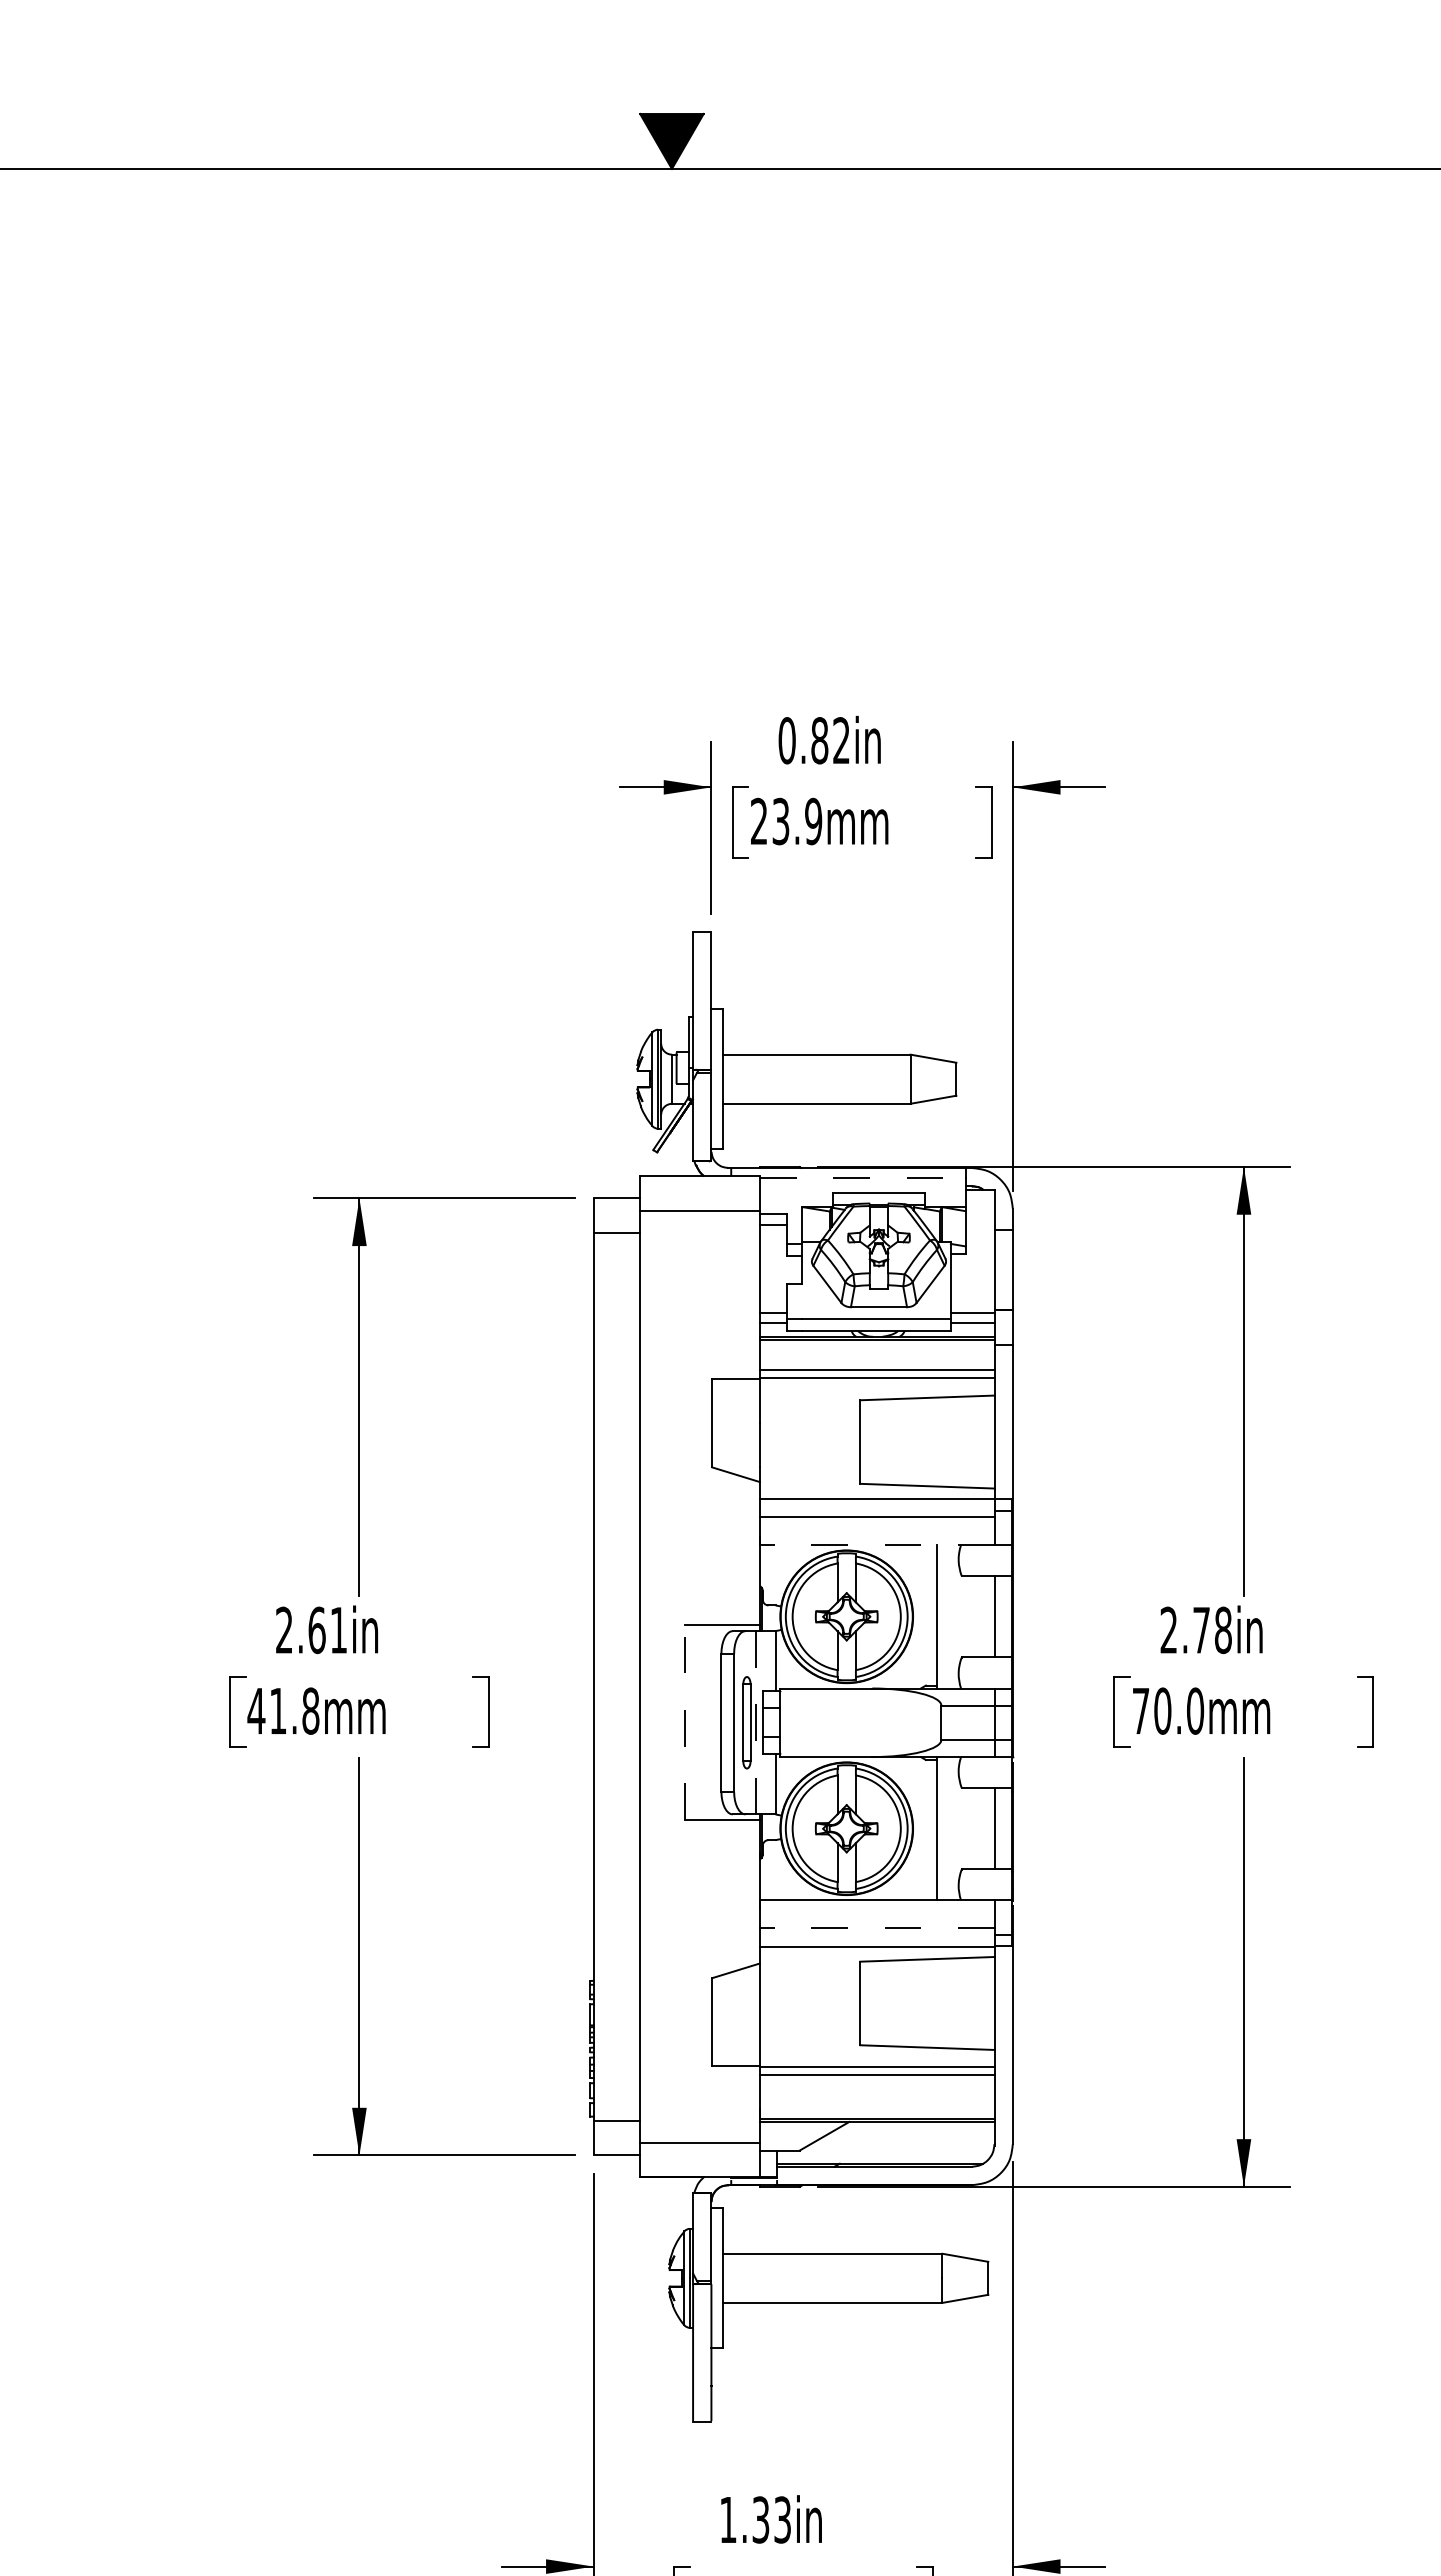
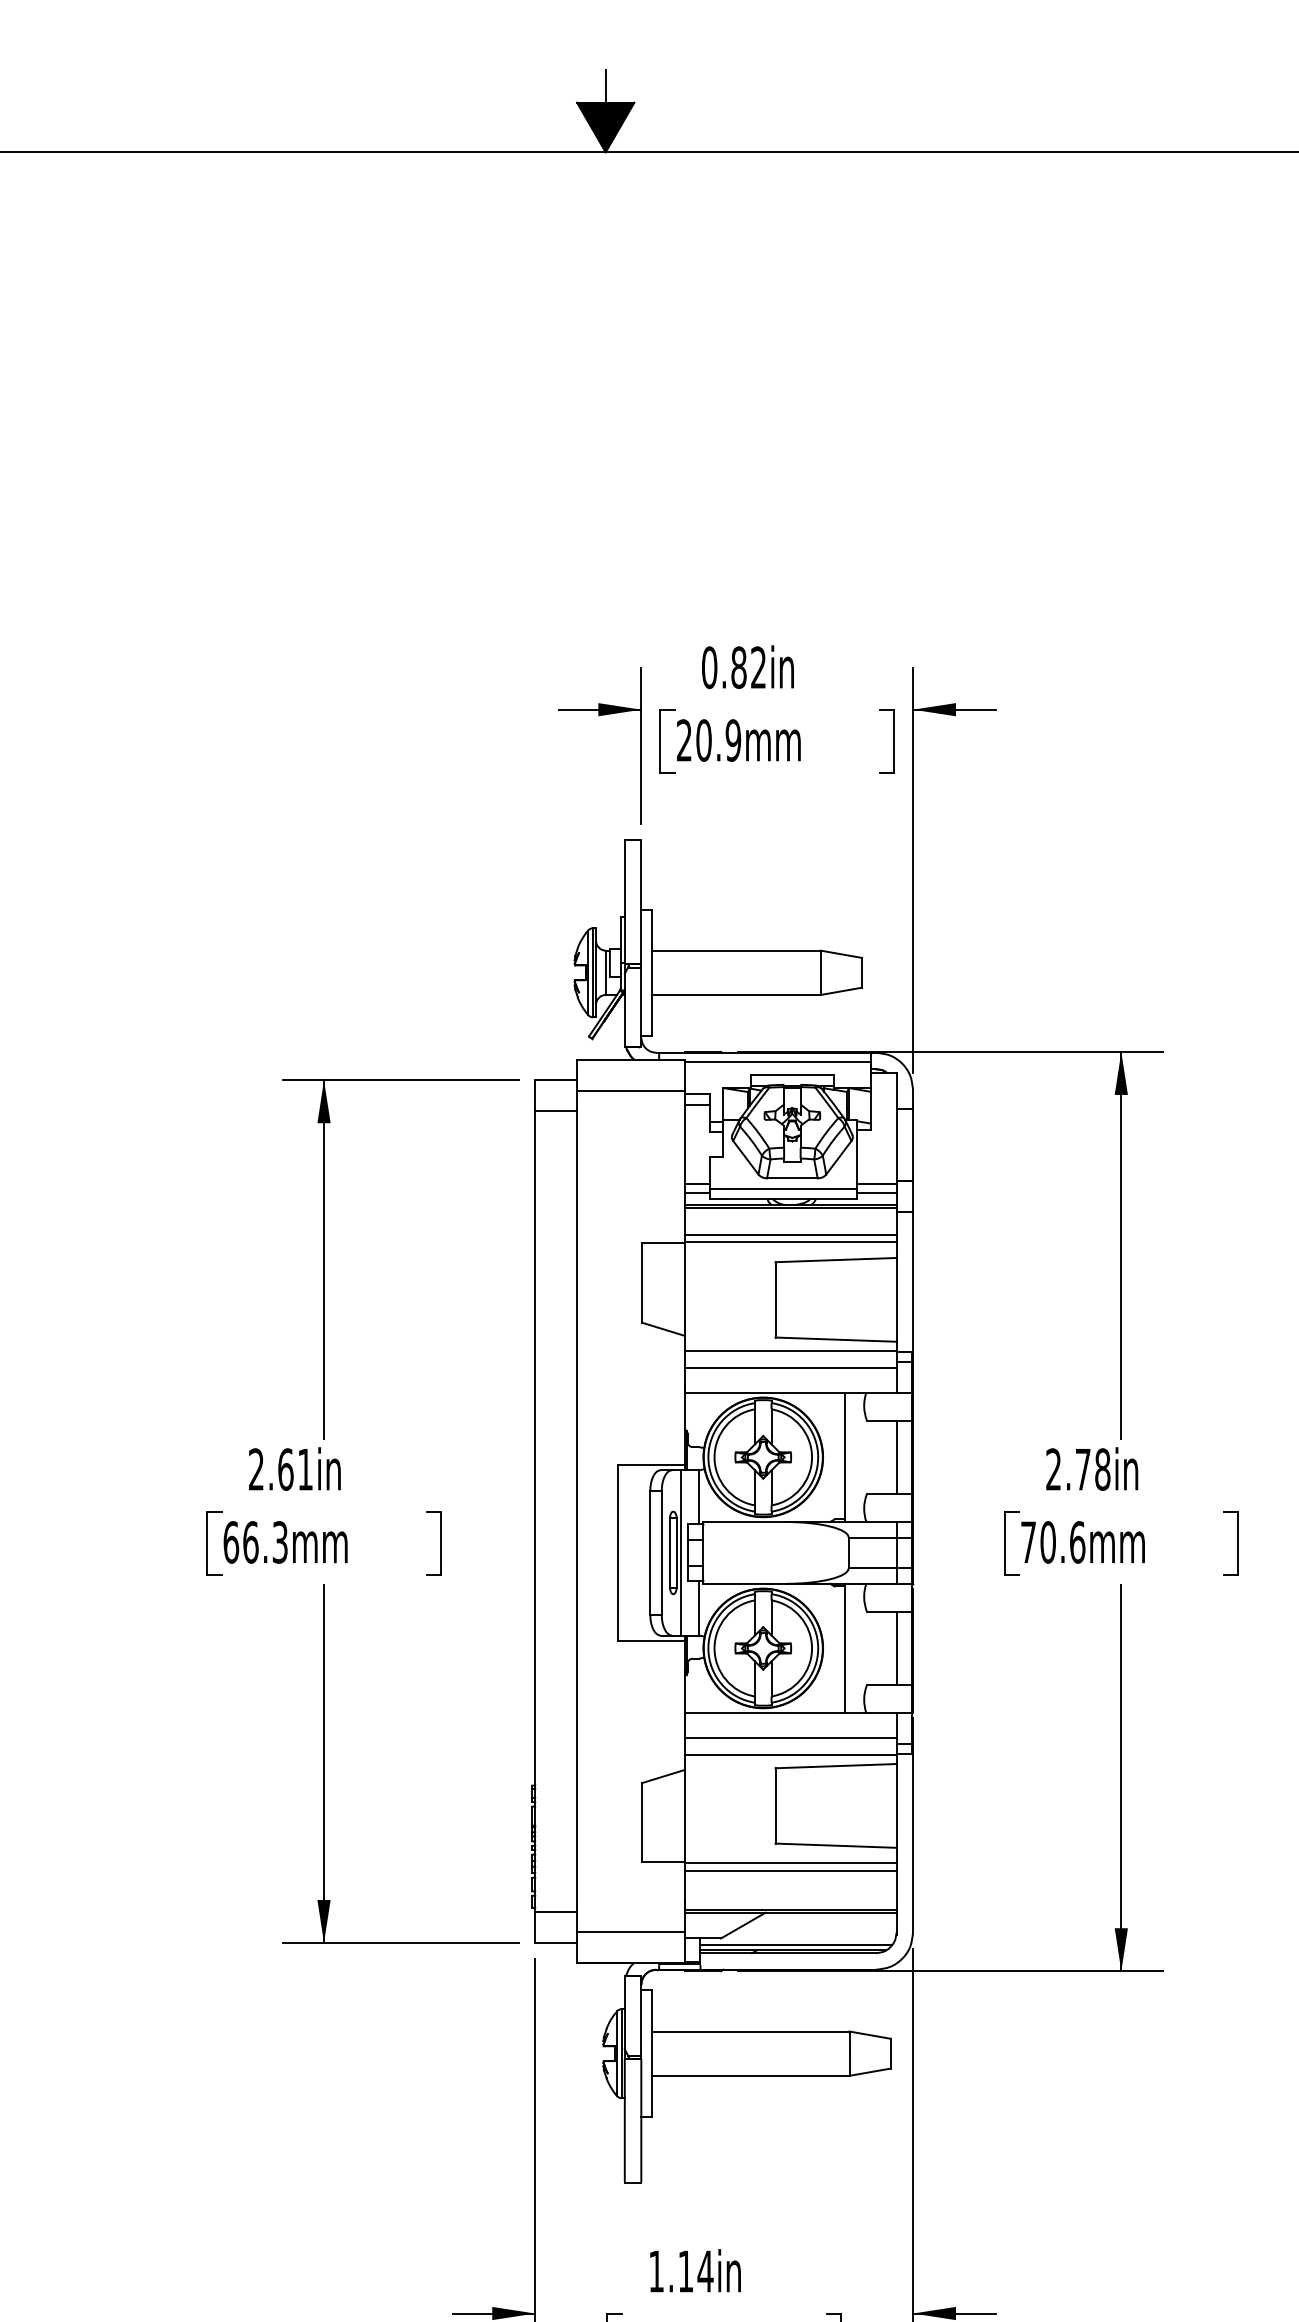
line: (671, 95) -> (605, 86), added
text: (780, 821) -> (703, 740), 23.9mm -> 20.9mm
line: (863, 1178) -> (778, 1062), dashed -> solid
line: (876, 1545) -> (790, 1393), dashed -> solid
text: (283, 1710) -> (255, 1541), 41.8mm -> 66.3mm
text: (1195, 1710) -> (1077, 1541), 70.0mm -> 70.6mm
line: (685, 1722) -> (617, 1552), dashed -> solid
line: (755, 1722) -> (681, 1552), dashed -> solid
line: (876, 1928) -> (790, 1738), dashed -> solid
line: (883, 2158) -> (796, 1945), added
text: (771, 2519) -> (695, 2271), 1.33in -> 1.14in

